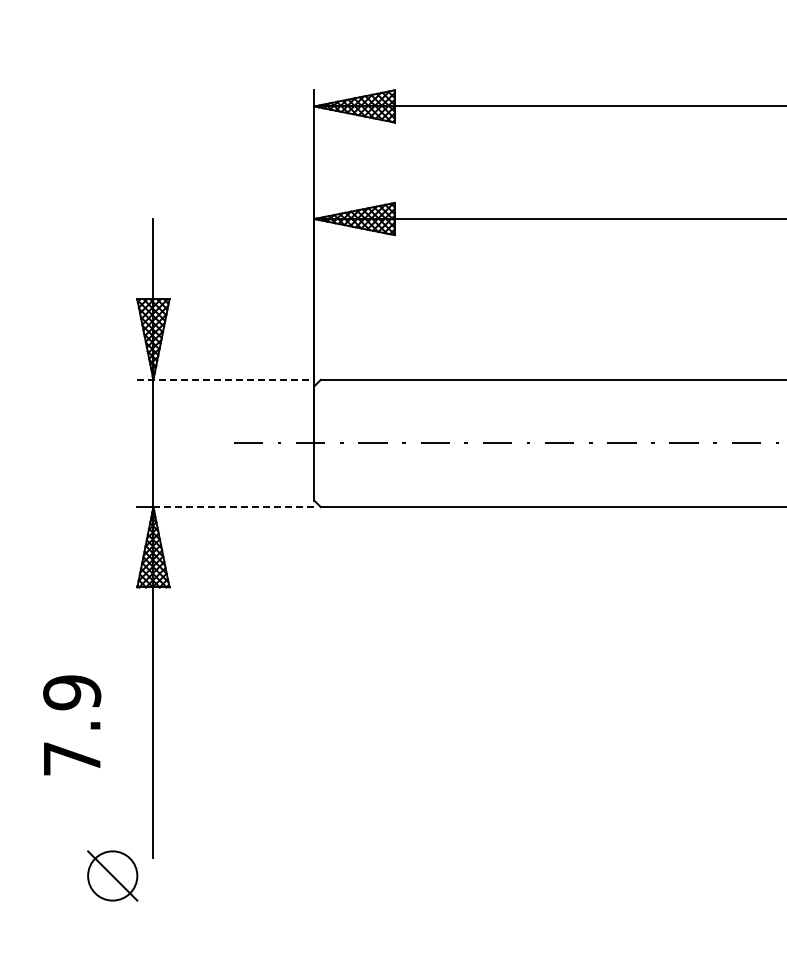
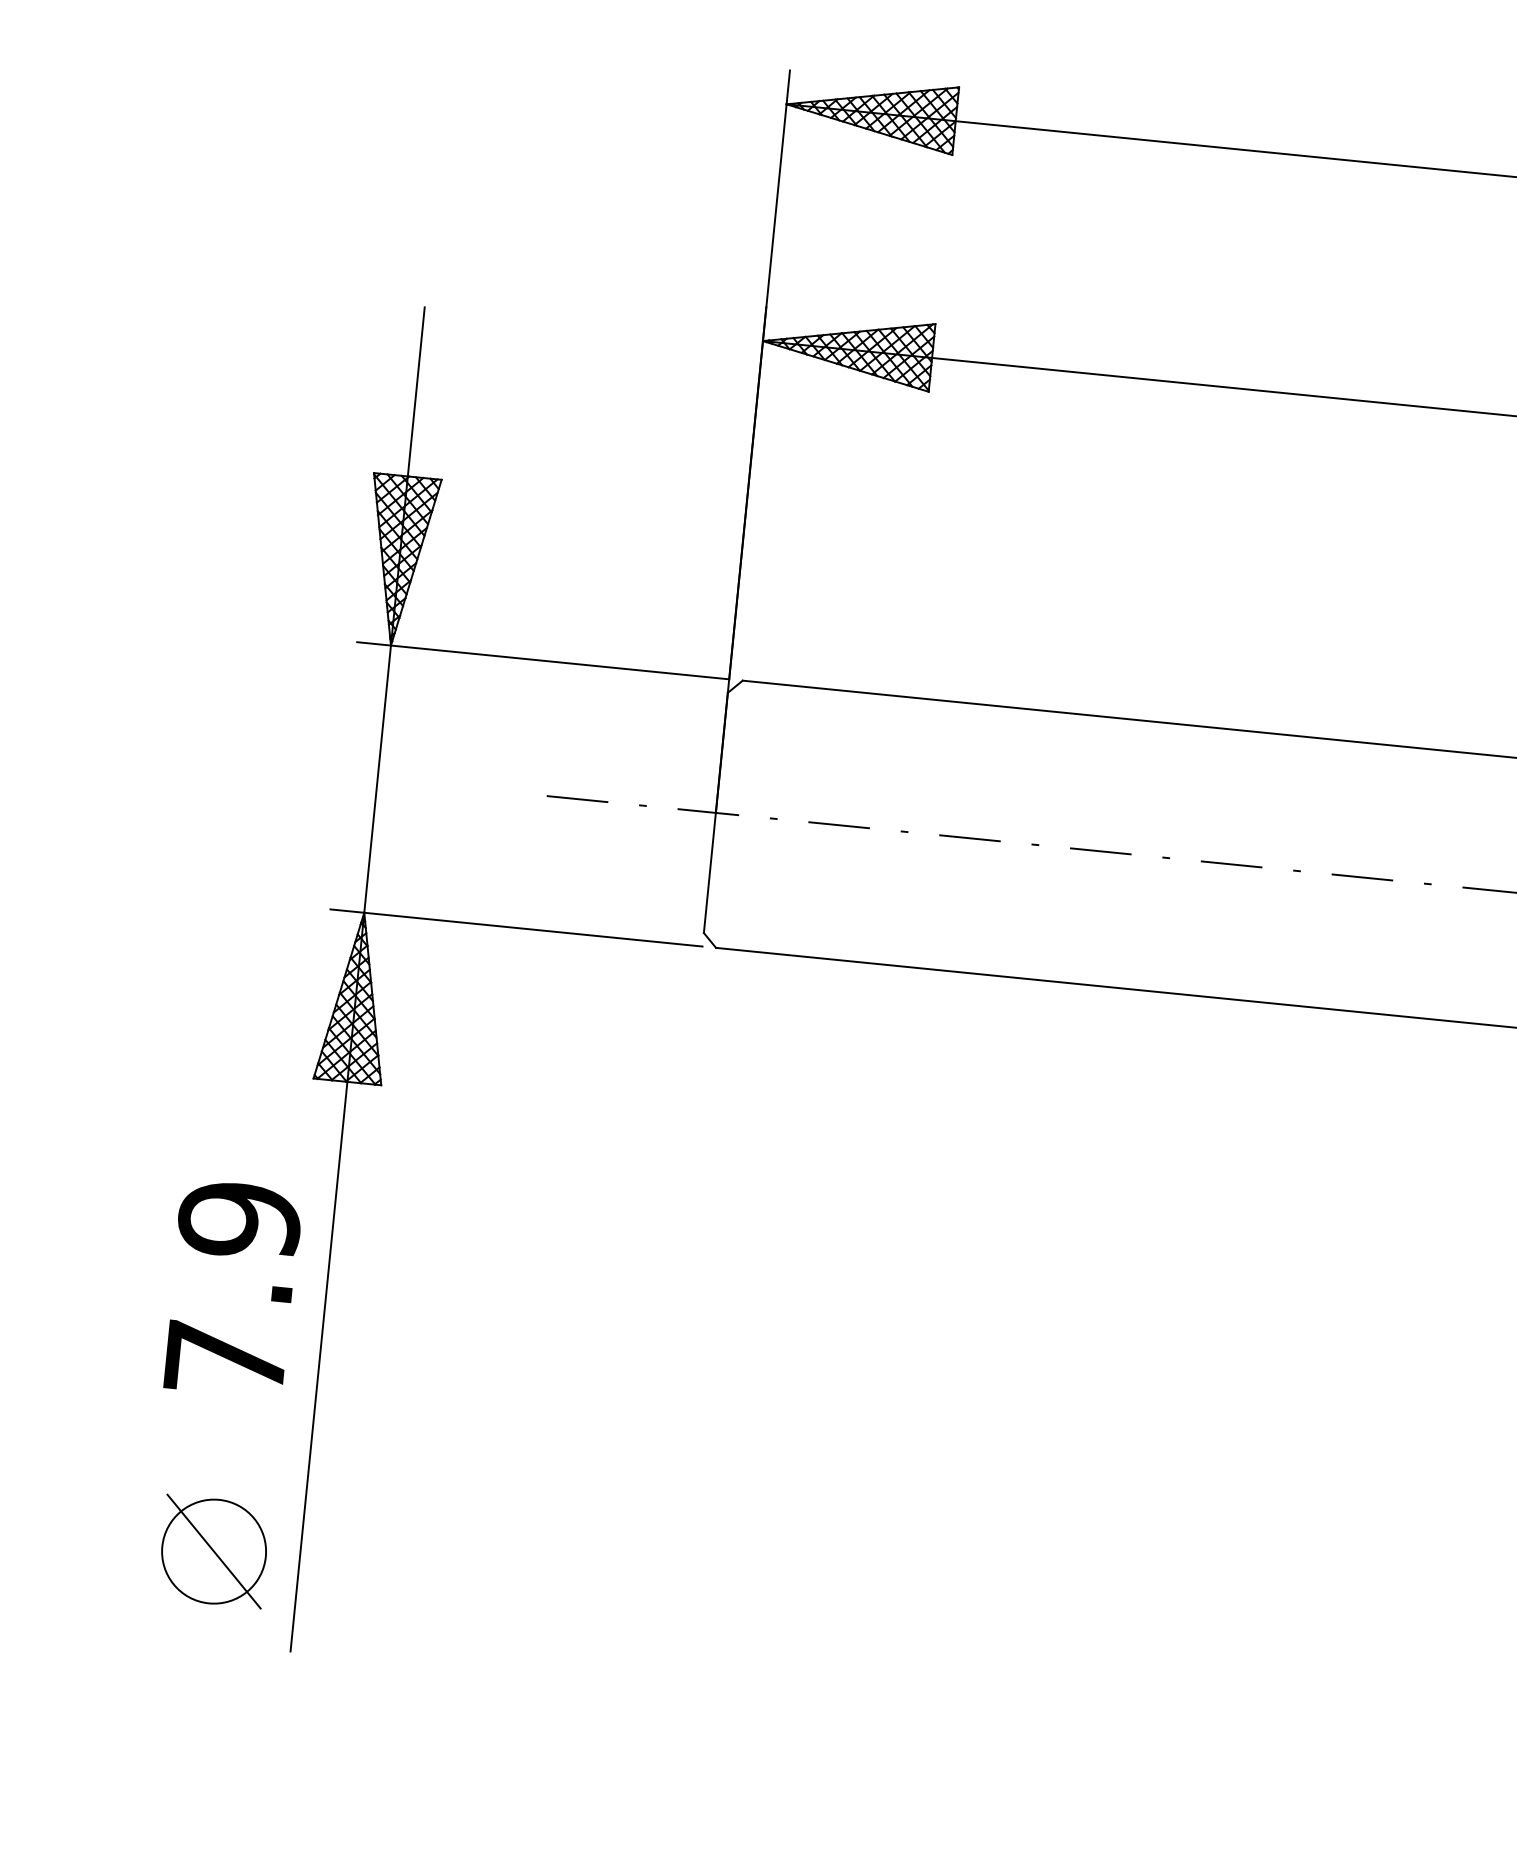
line: (226, 379) -> (544, 659), dashed -> solid
line: (233, 507) -> (532, 930), dashed -> solid
text: (72, 725) -> (233, 1289), moved
part: (112, 875) -> (213, 1550), moved

